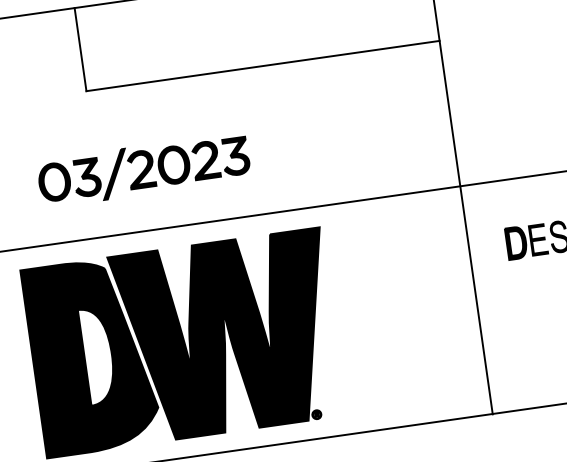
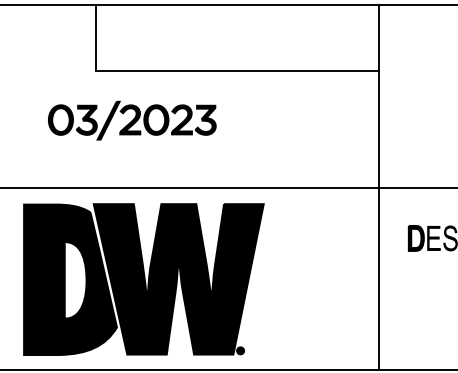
part: (144, 169) -> (132, 120), moved

